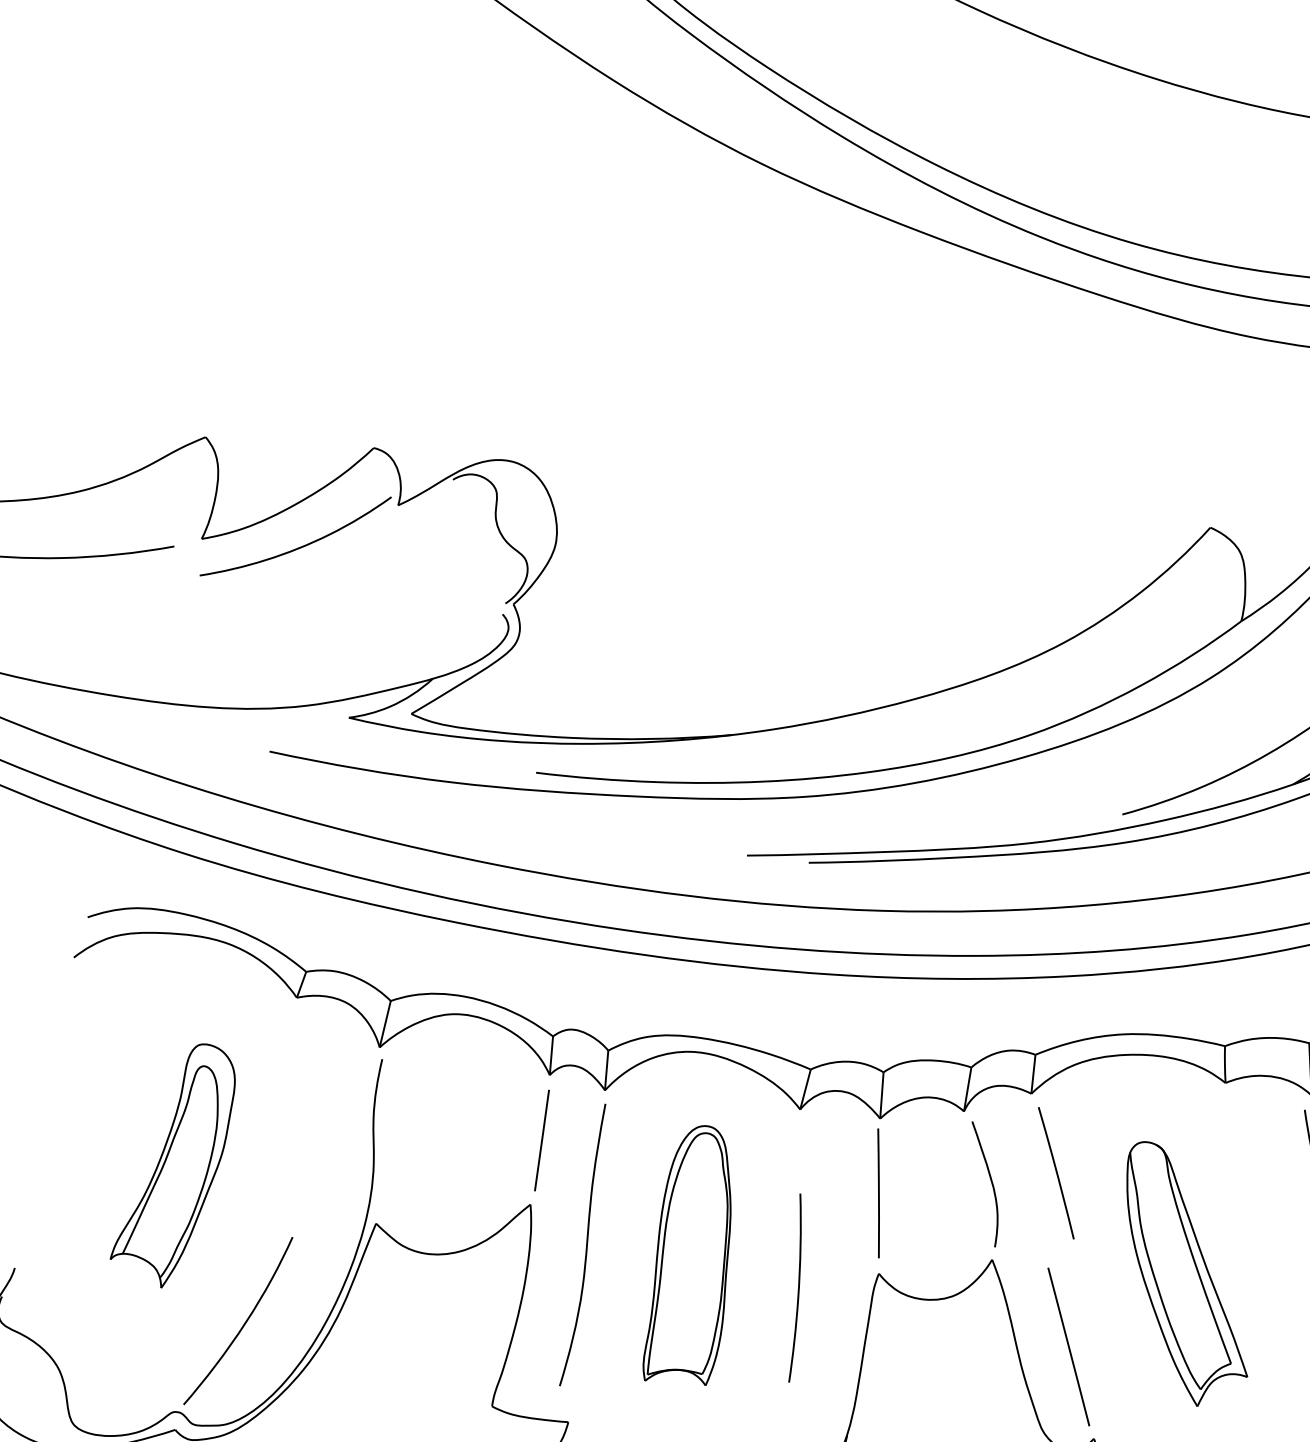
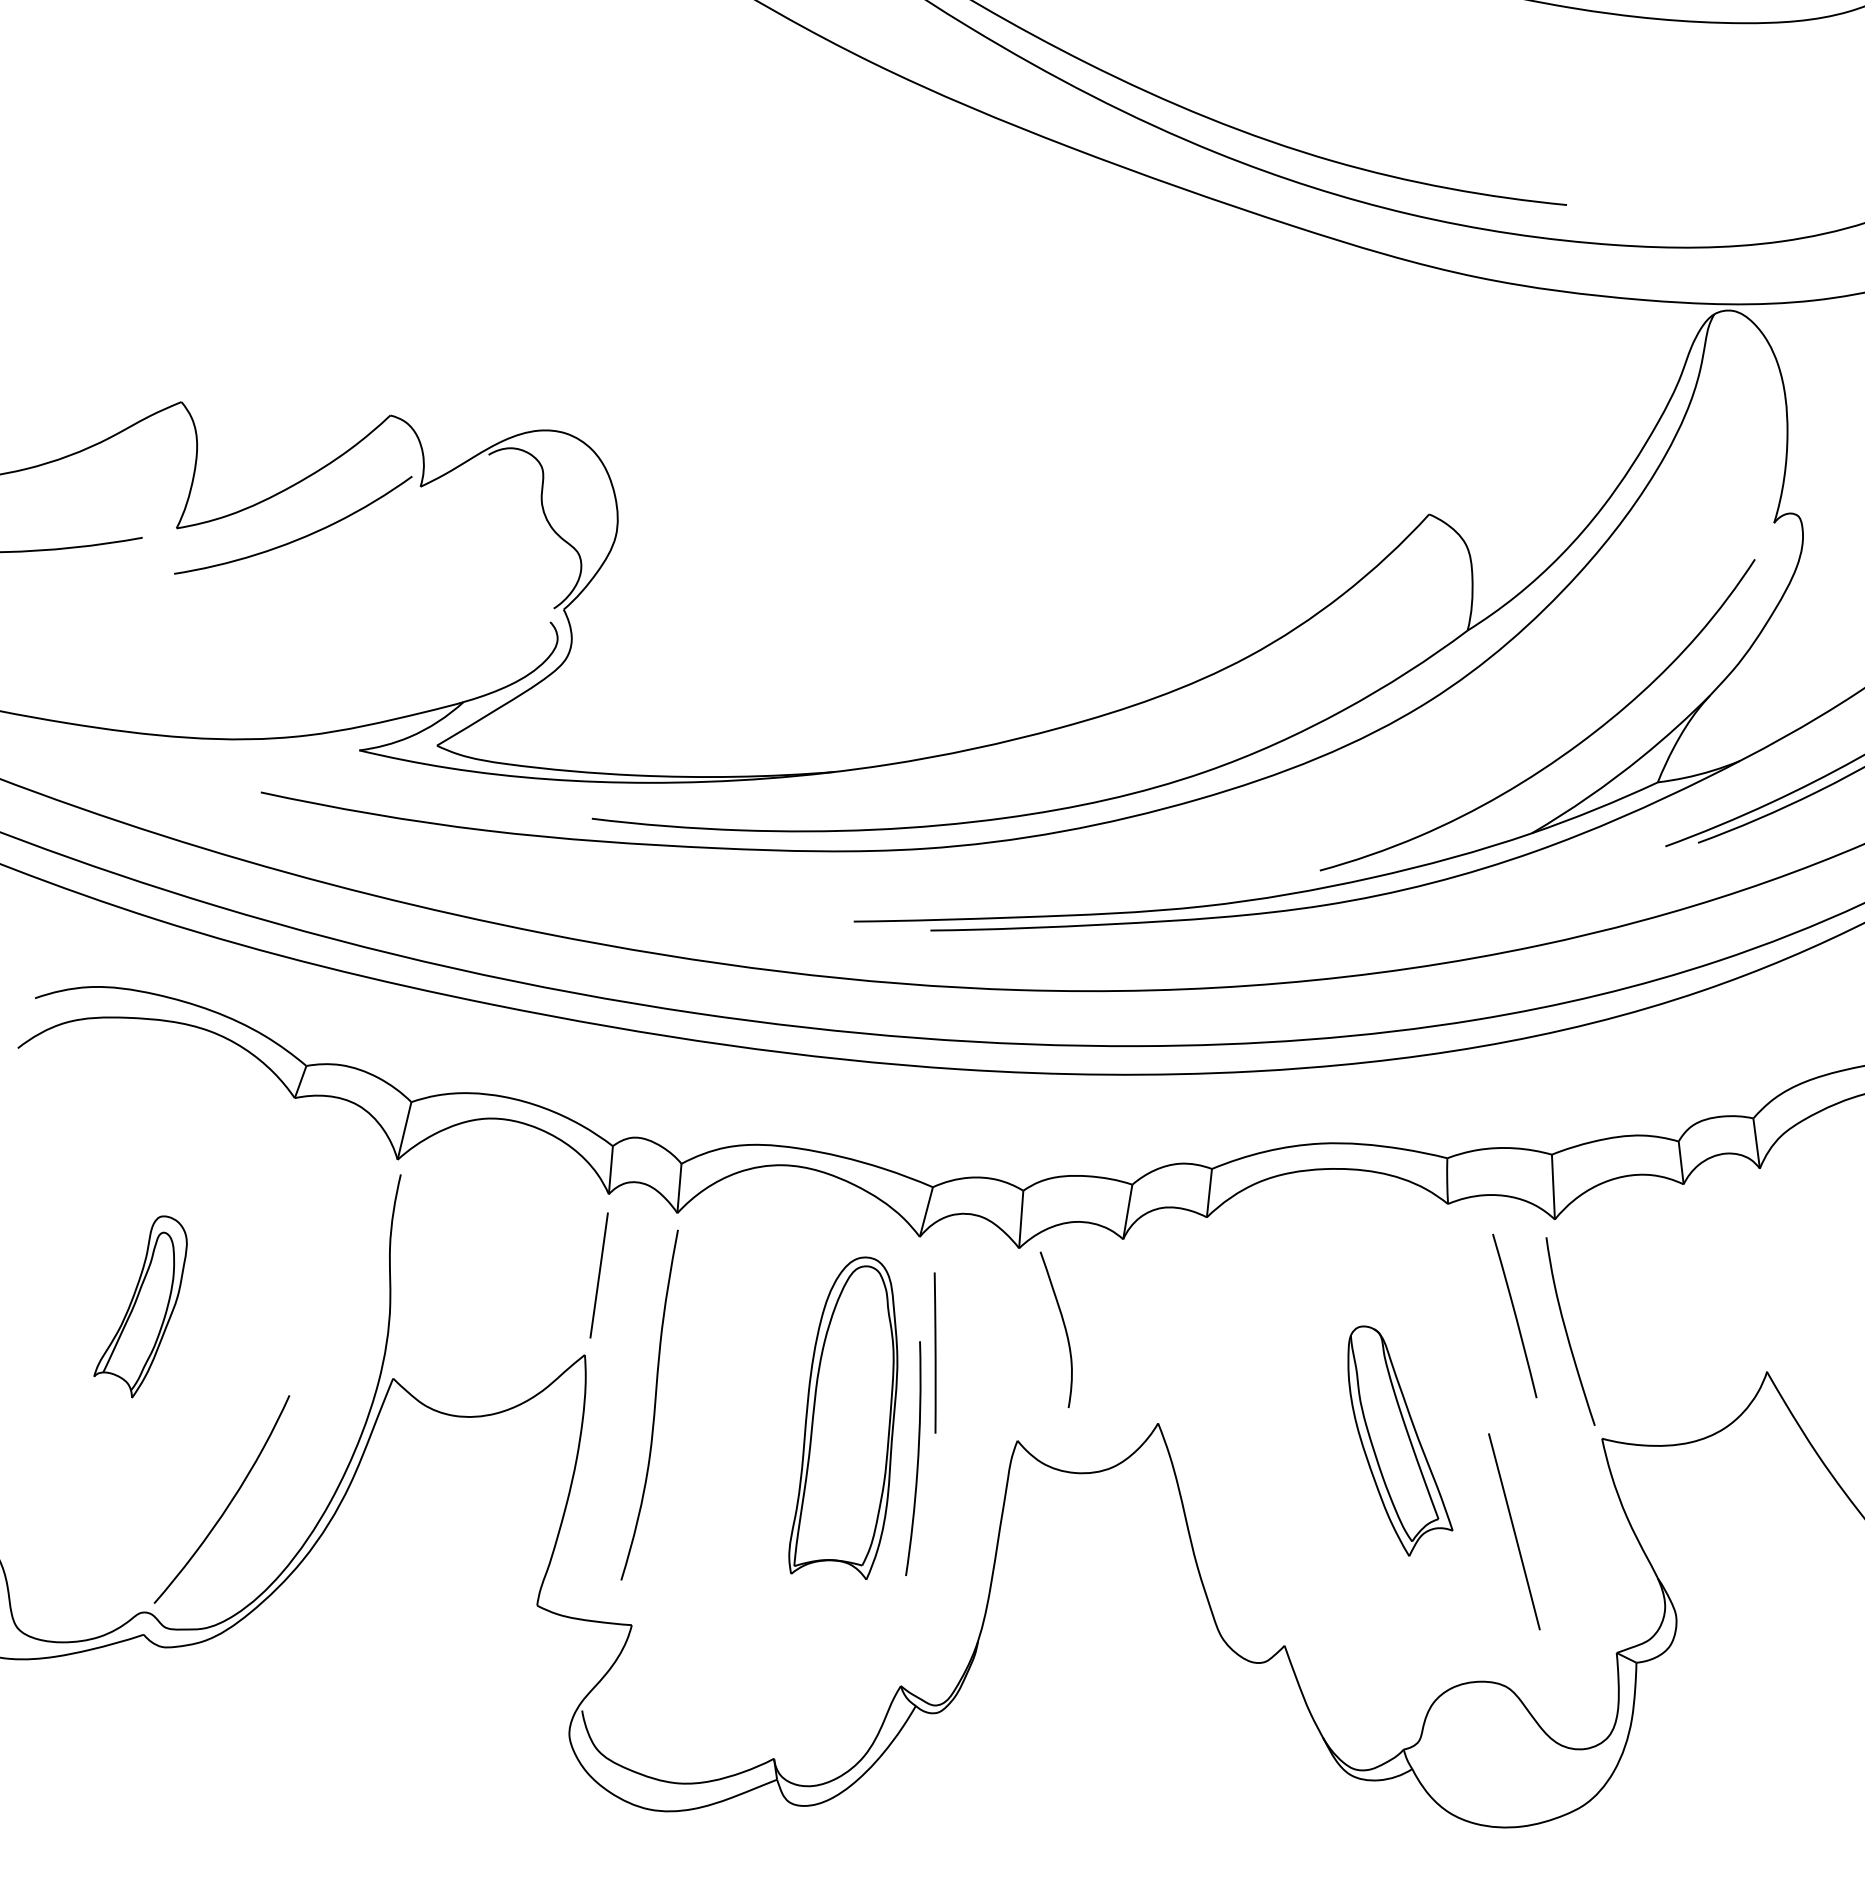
part: (172, 1165) -> (140, 1306), size x0.6
line: (1056, 1172) -> (1514, 1315), moved
curve: (990, 1180) -> (1063, 1325), moved
line: (878, 1192) -> (934, 1352), moved
part: (687, 1254) -> (843, 1417), moved
part: (1187, 1273) -> (1400, 1440), size x0.7
line: (1068, 1346) -> (1514, 1531), moved

